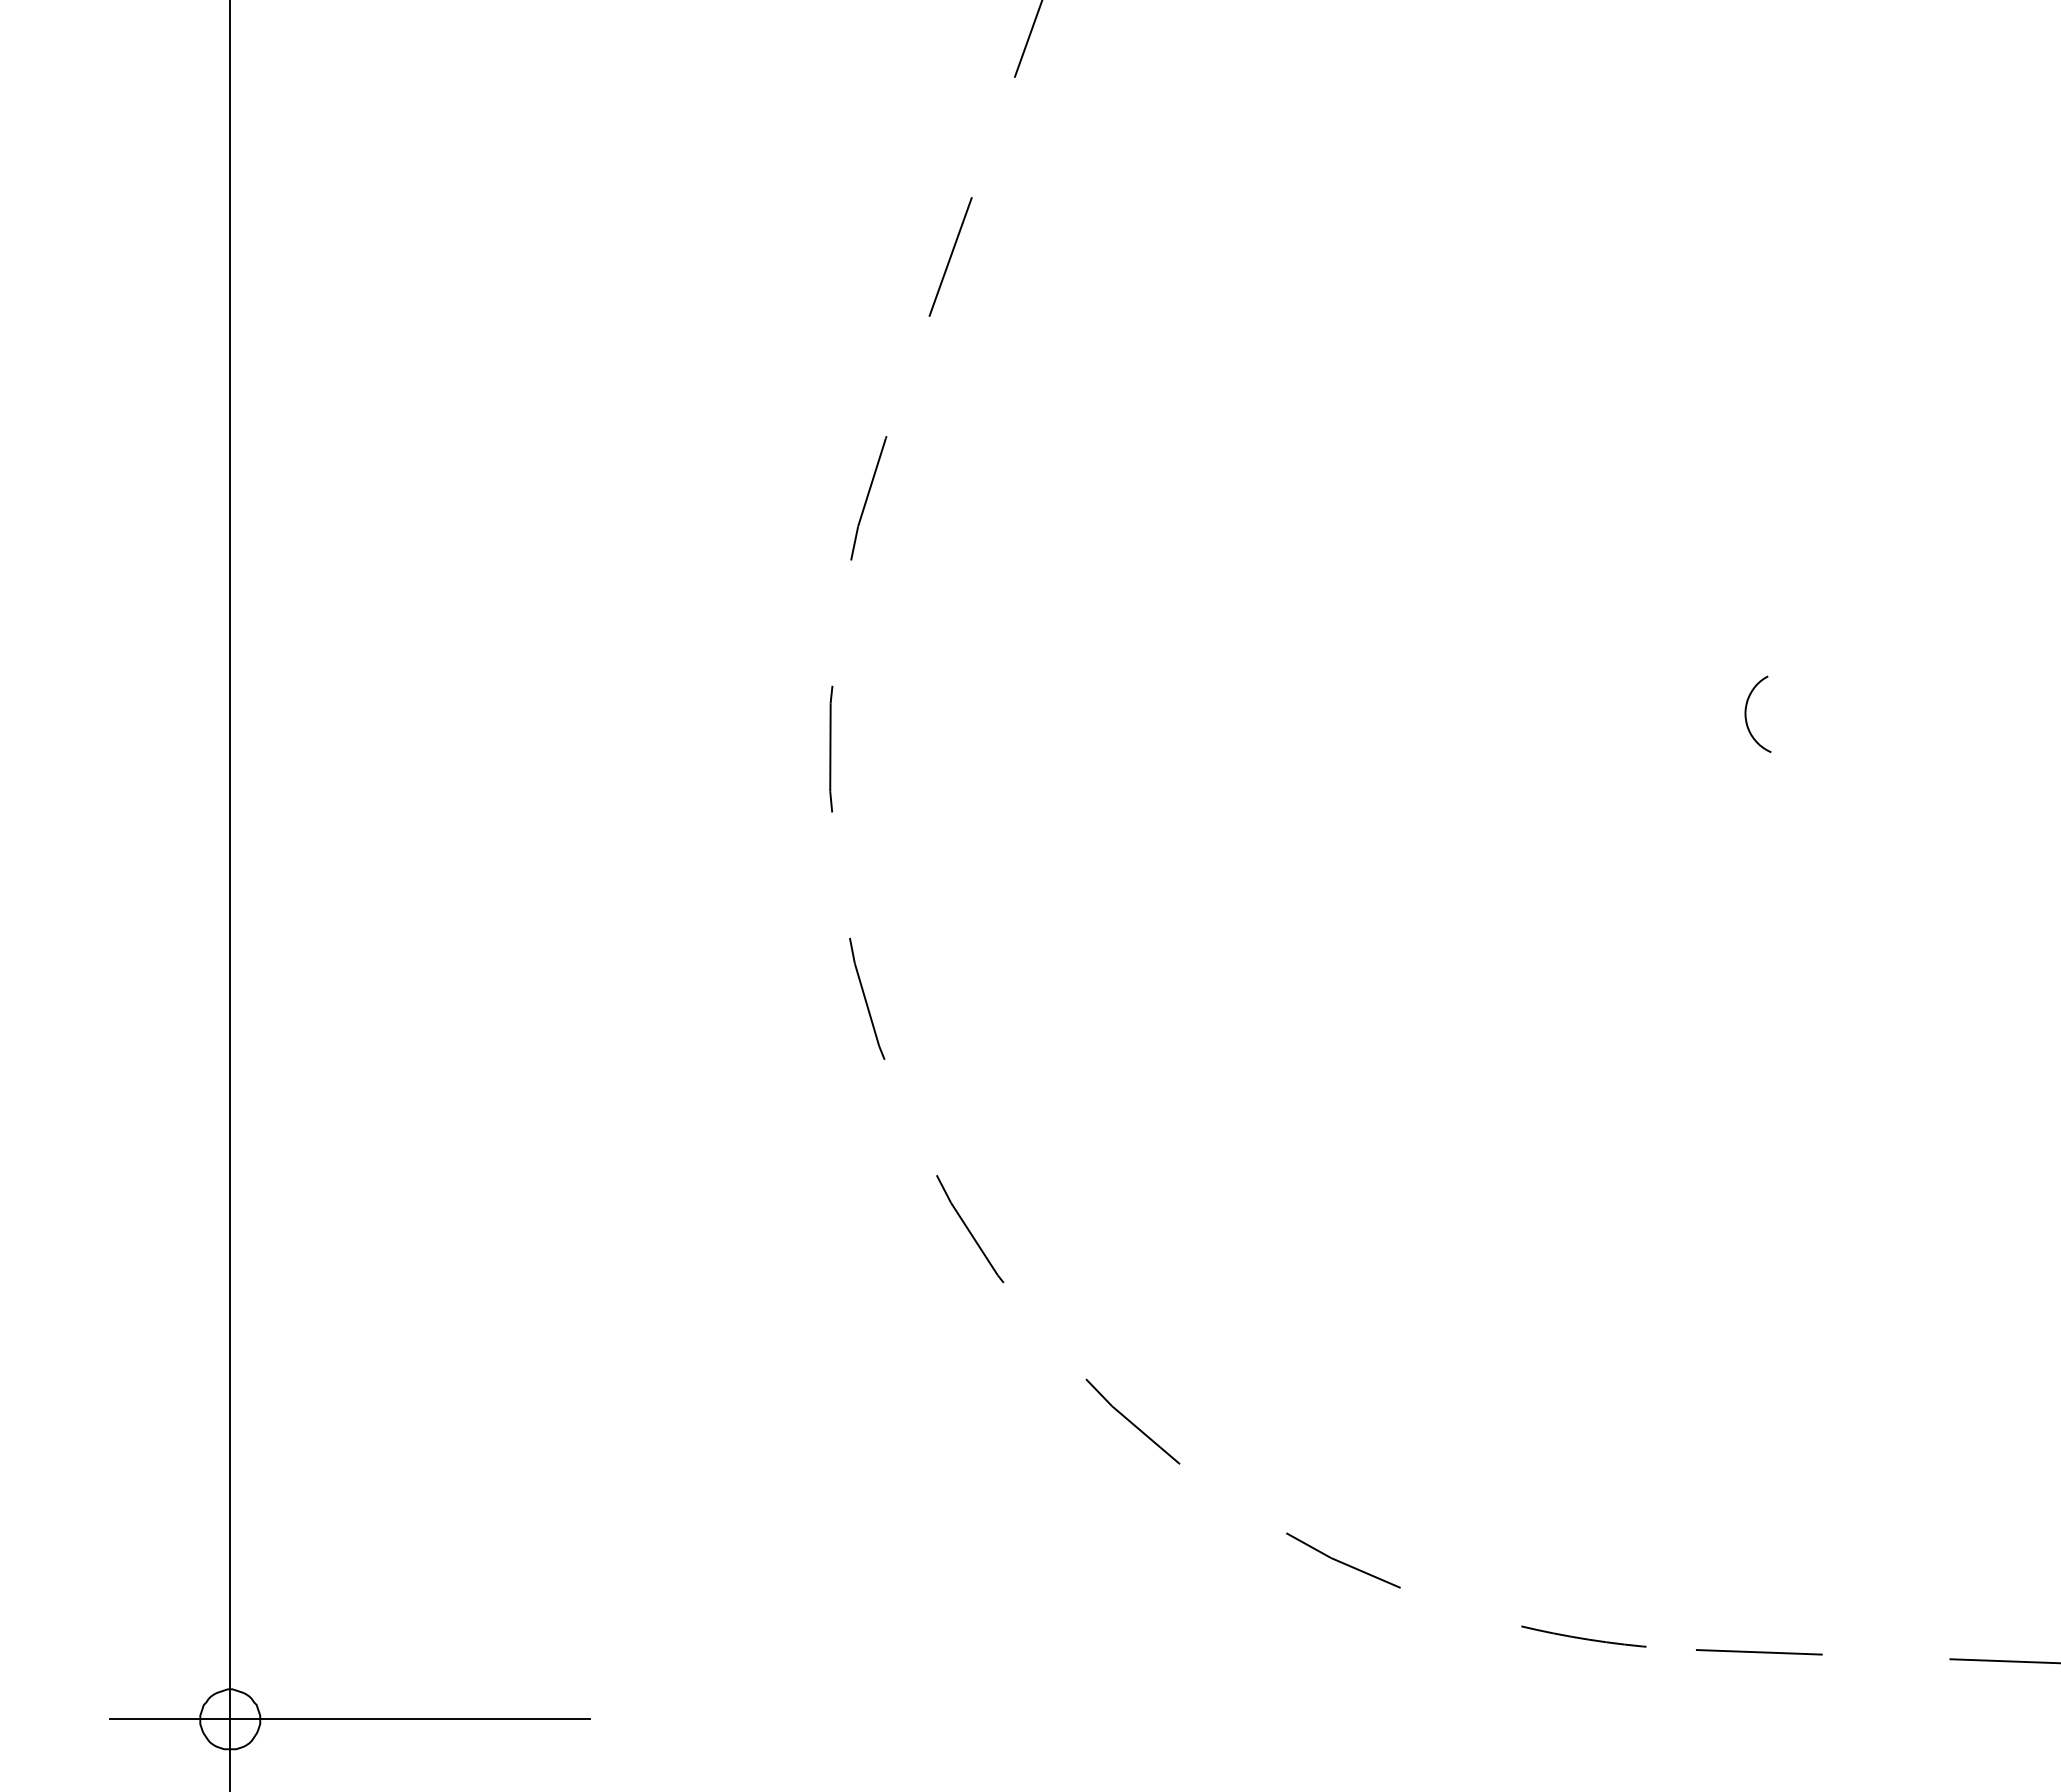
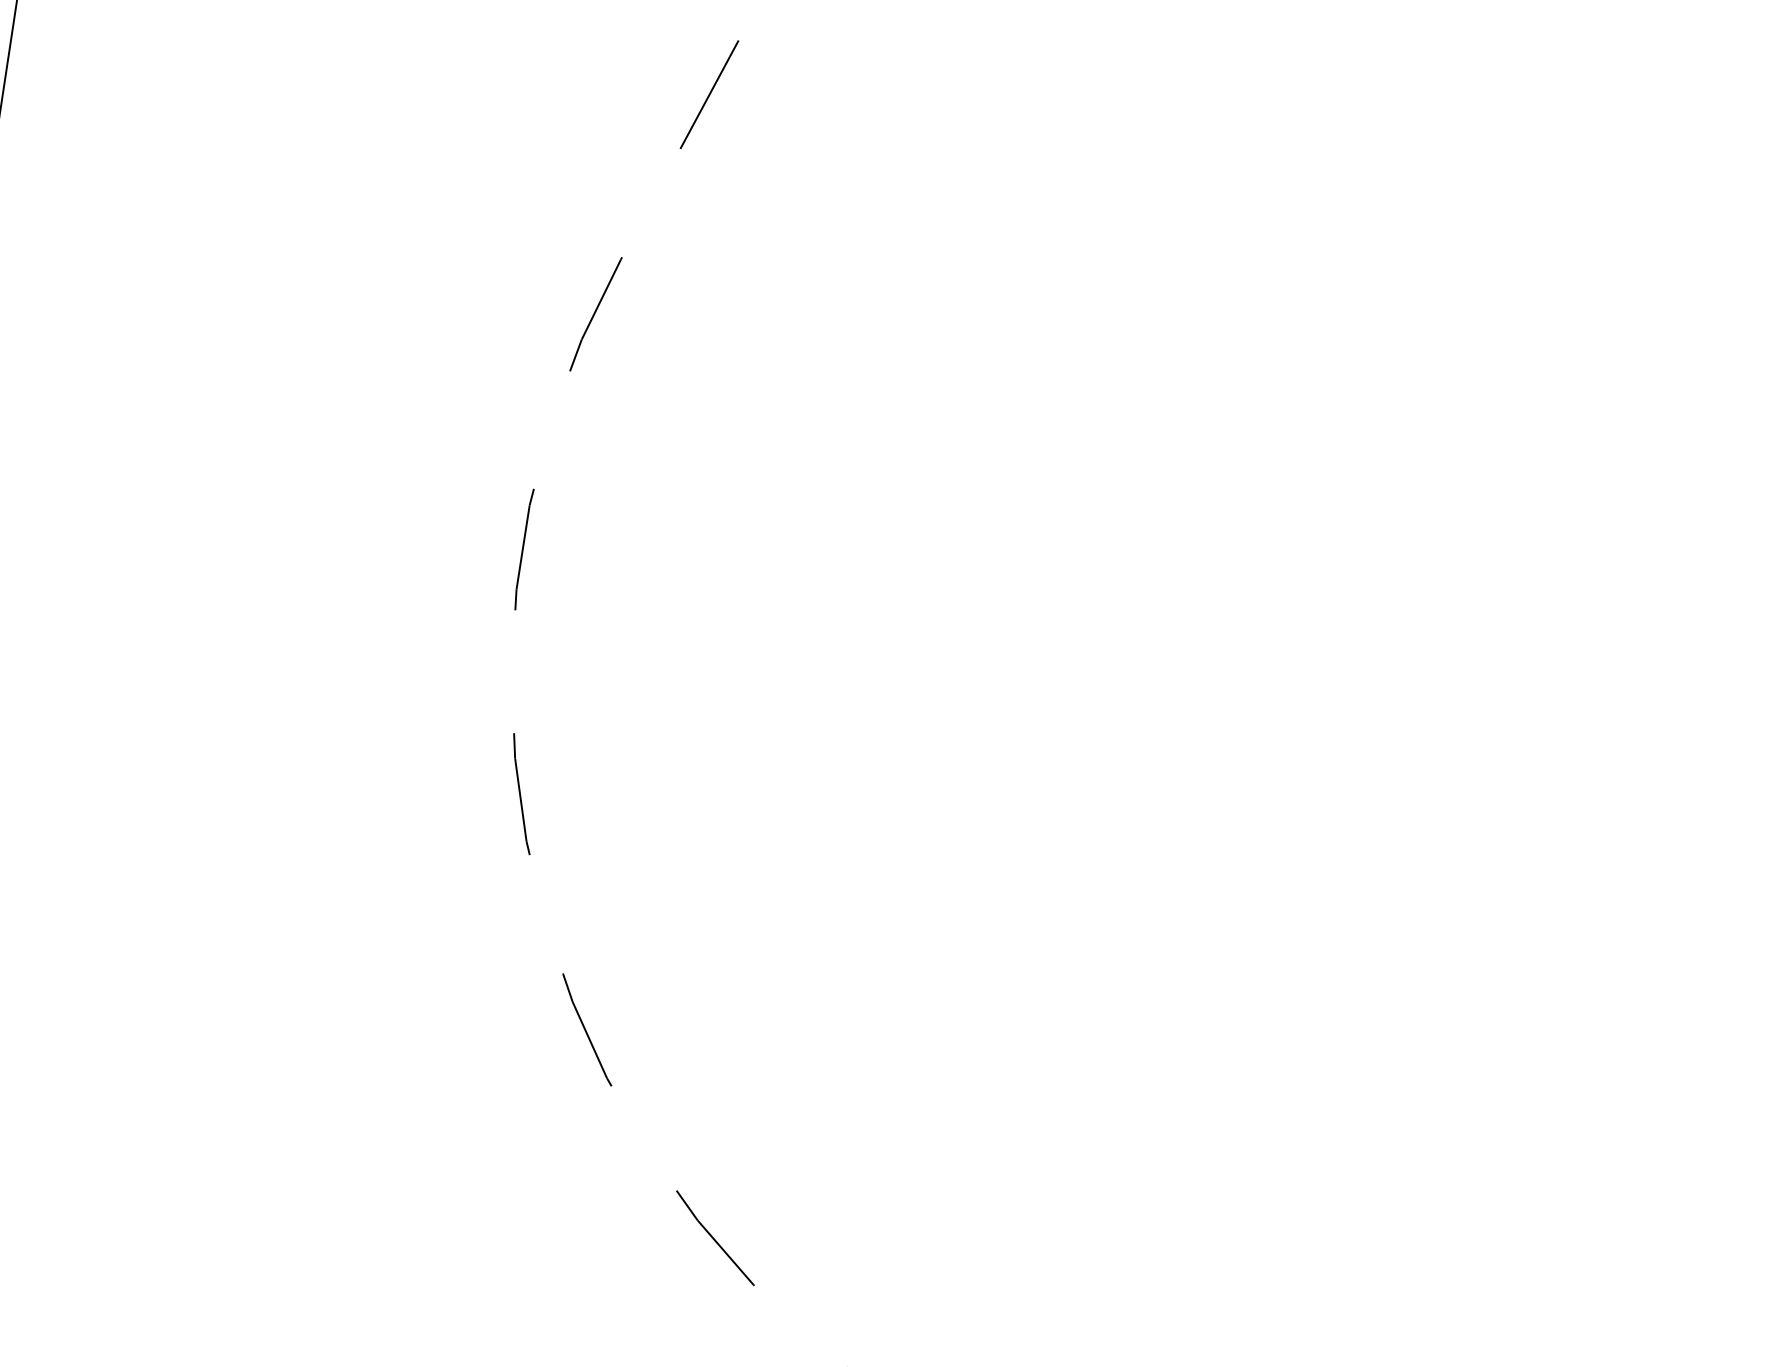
part: (1746, 713) -> (1406, 648), removed

